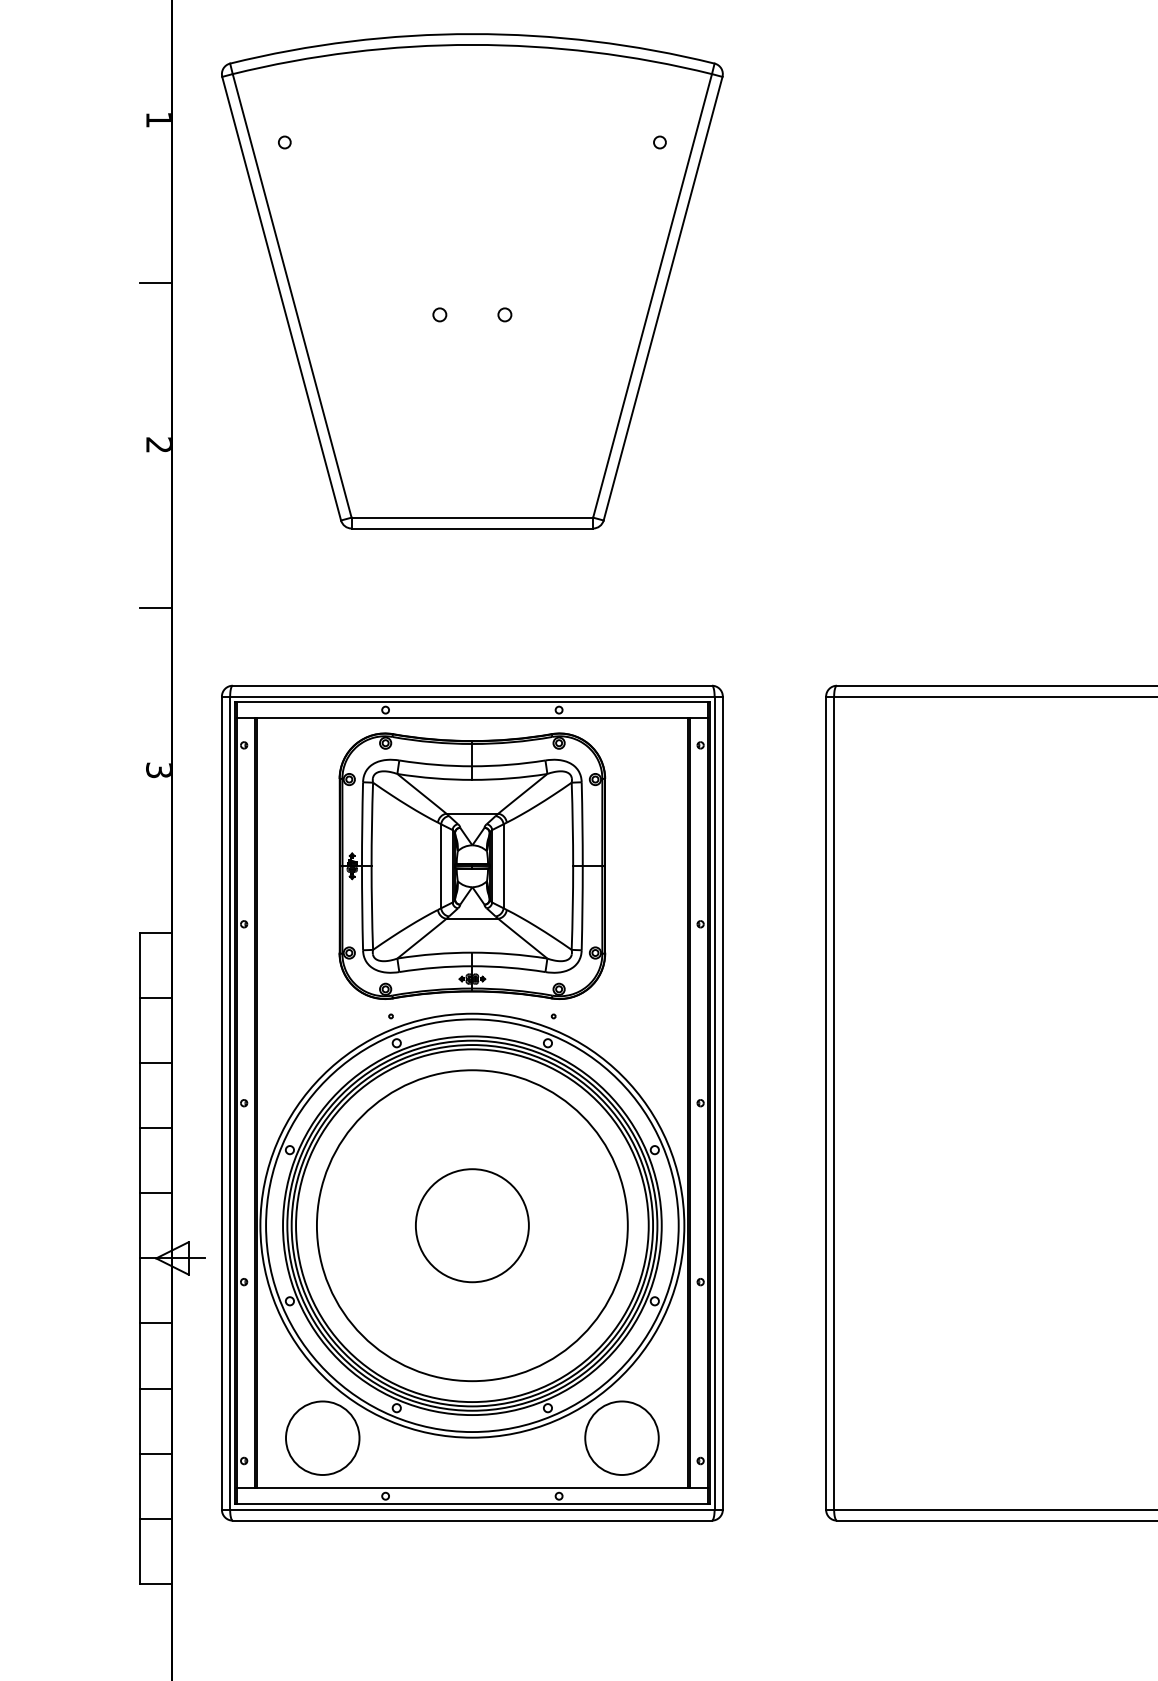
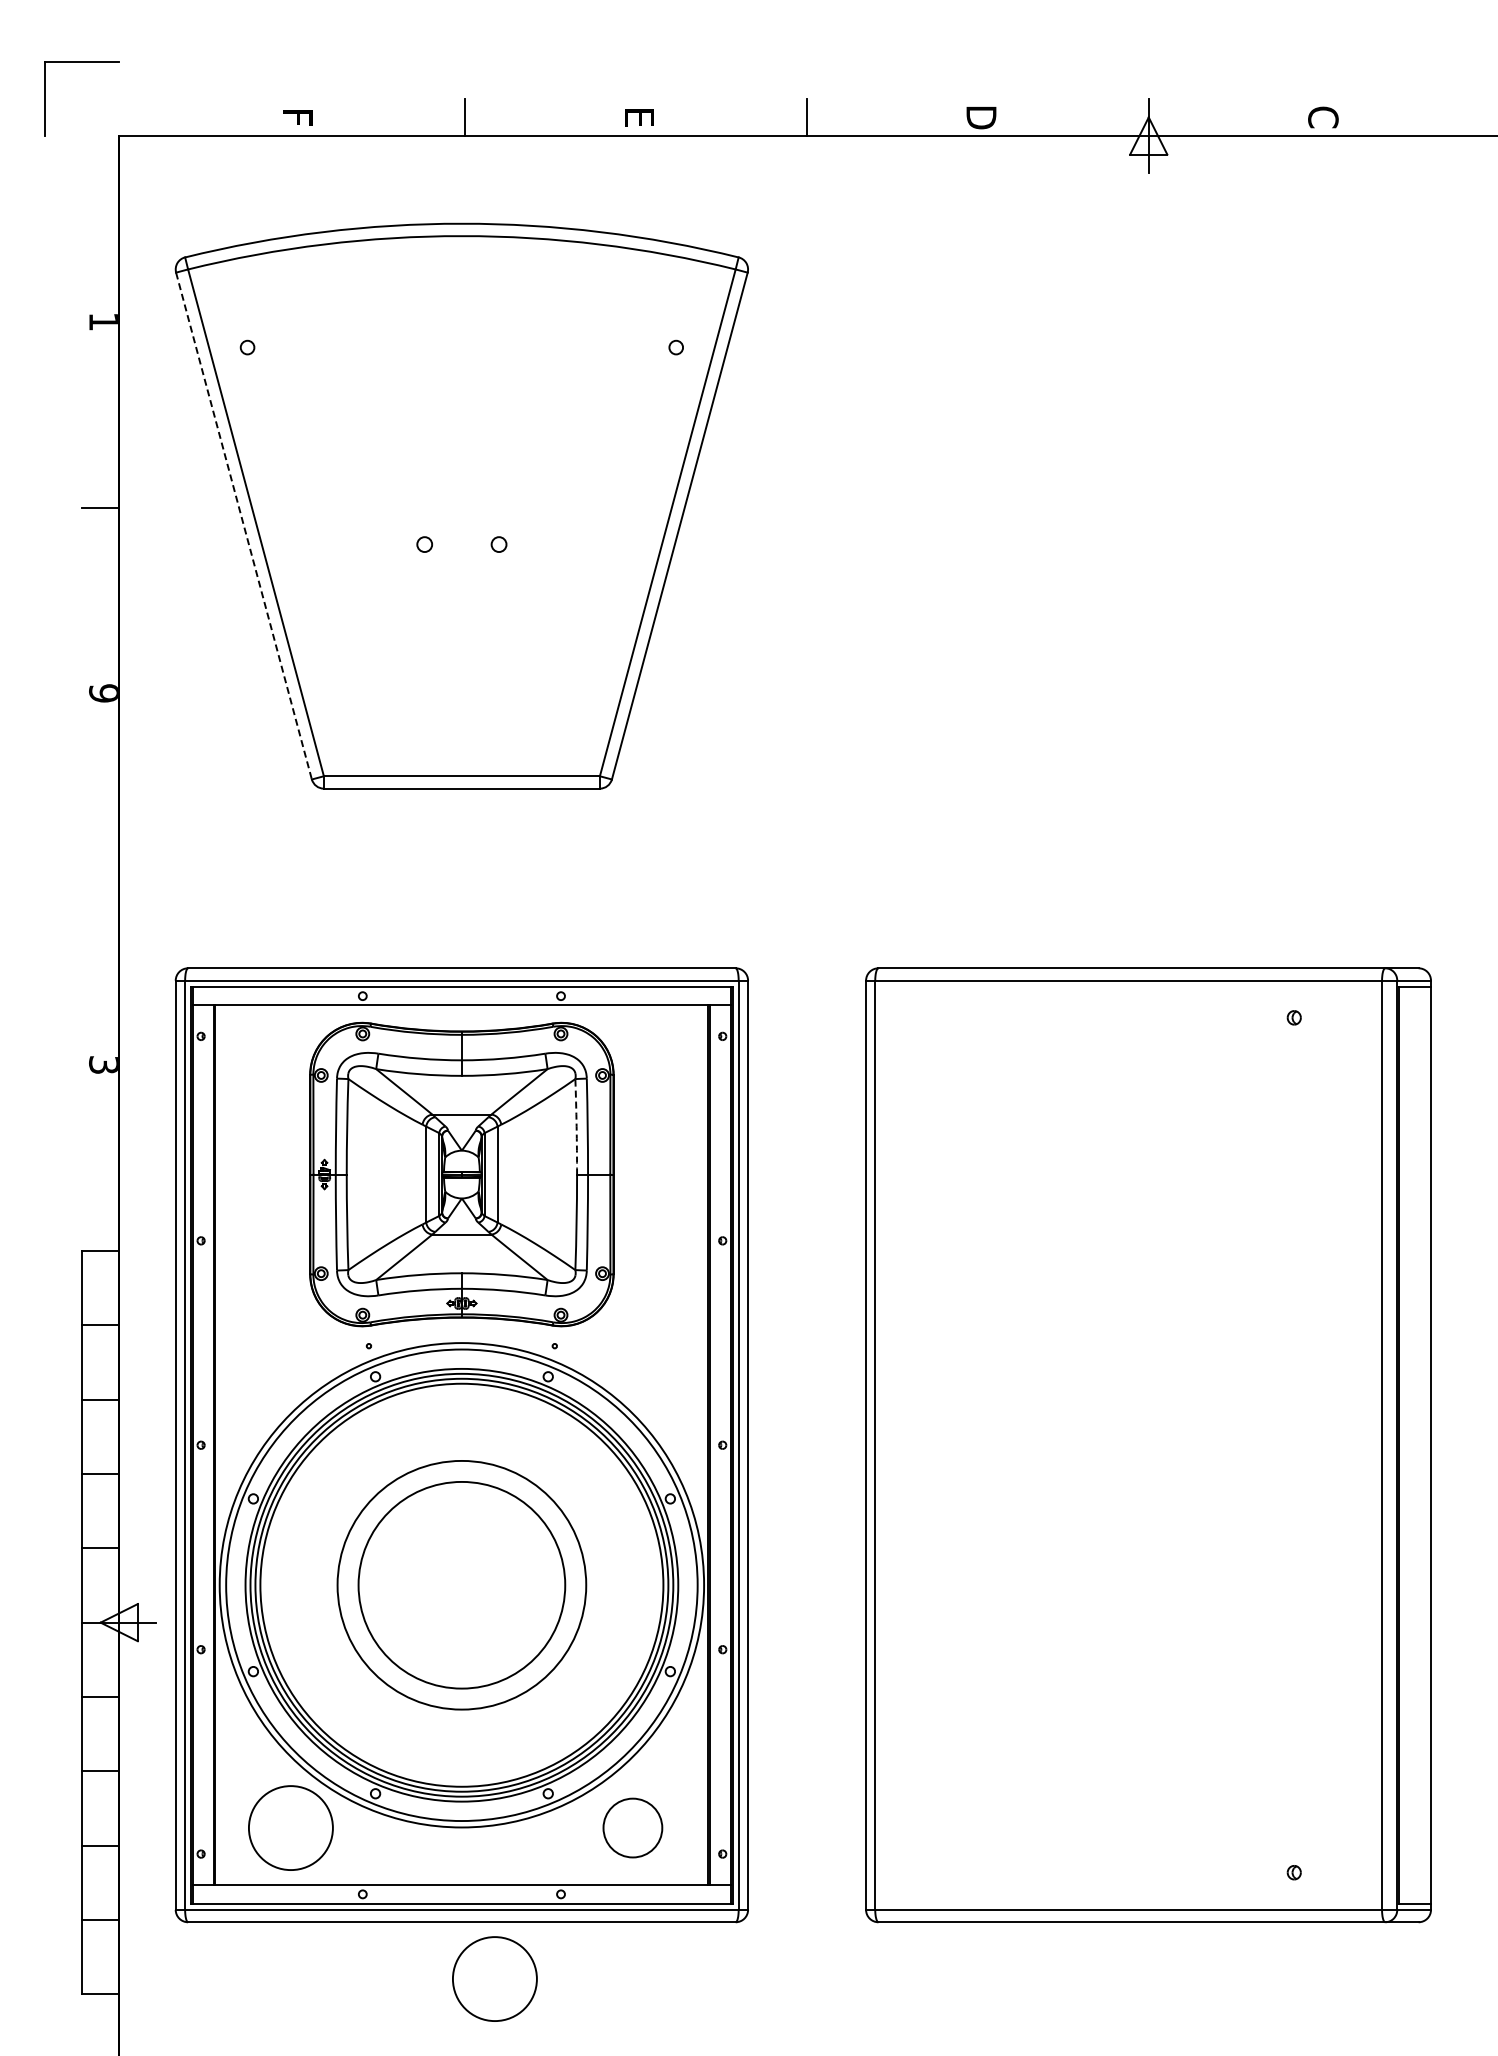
line: (282, 299) -> (244, 526), solid -> dashed
text: (158, 445) -> (103, 693), 2 -> 9
line: (156, 608) -> (100, 879), removed
arc: (572, 824) -> (576, 1126), solid -> dashed
circle: (472, 1225) -> (461, 1584), size x0.7
circle: (472, 1225) -> (461, 1584), size x1.6
circle: (621, 1437) -> (632, 1827), size x0.7
circle: (500, 1569) -> (494, 1978), added

